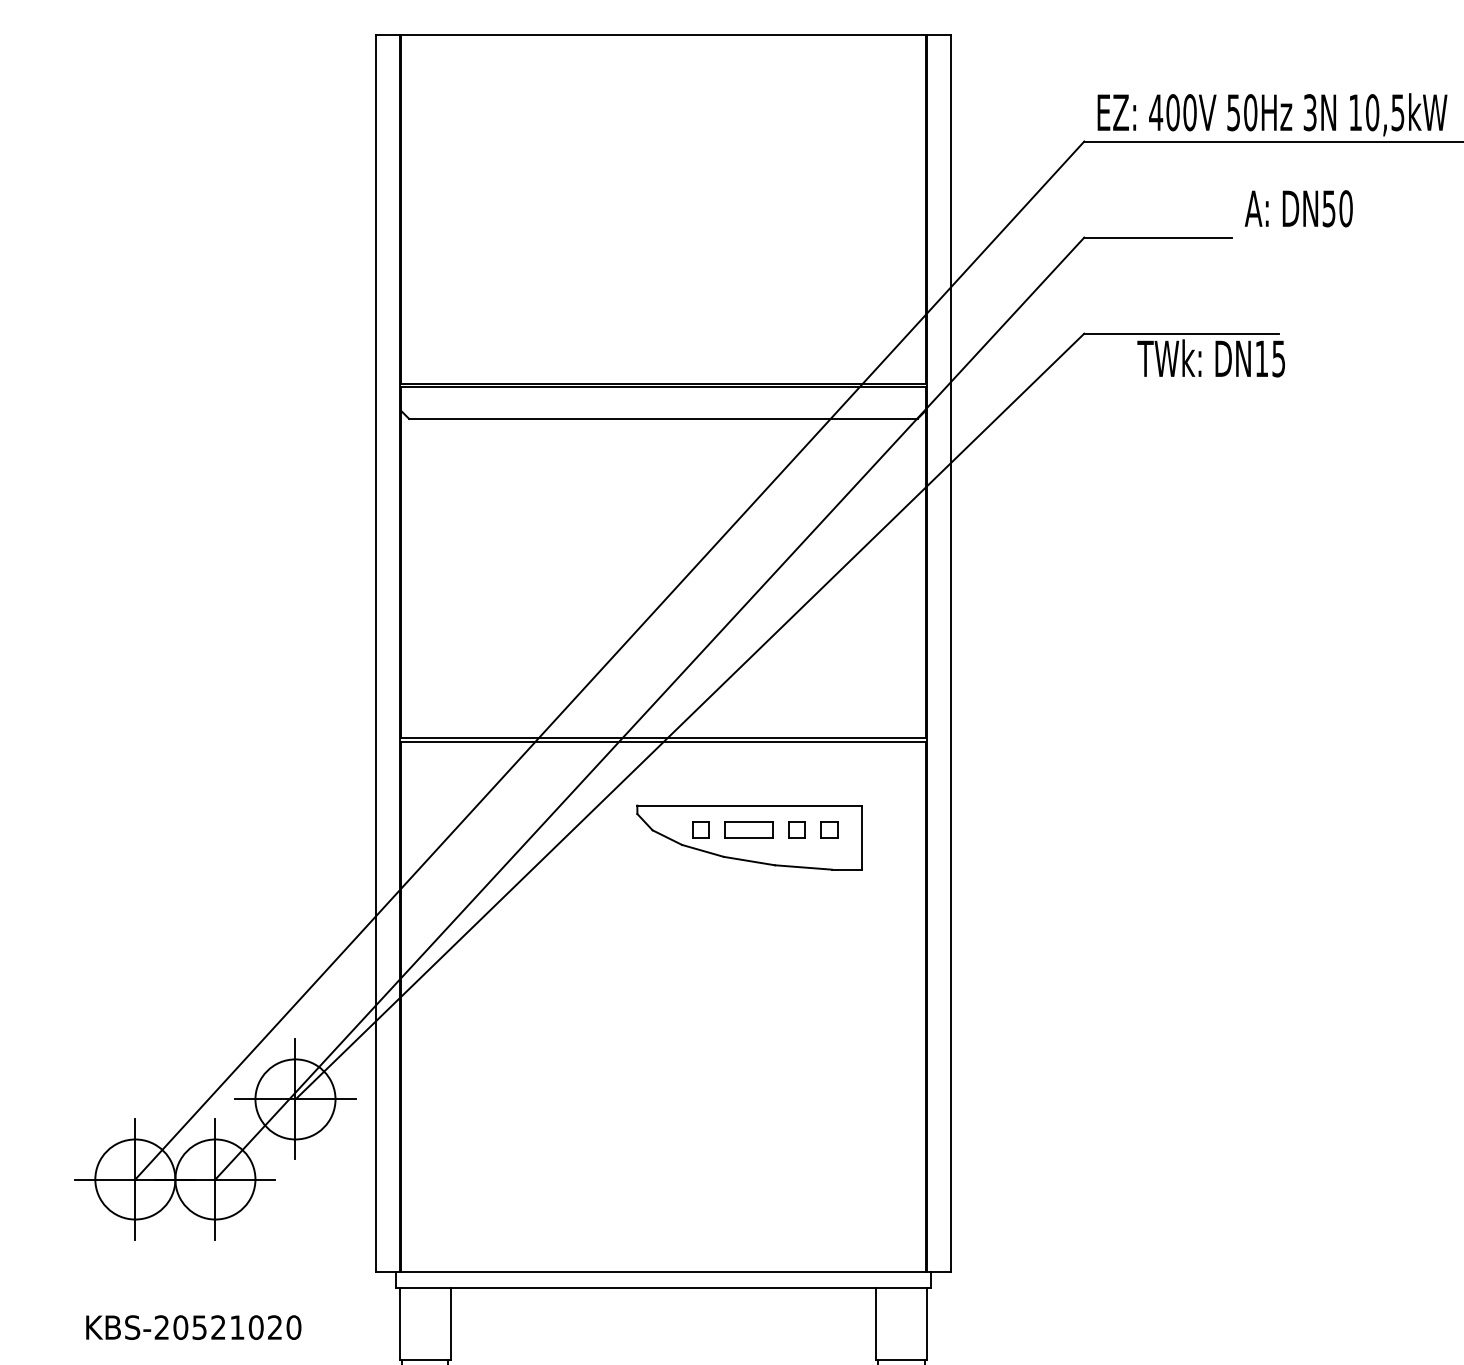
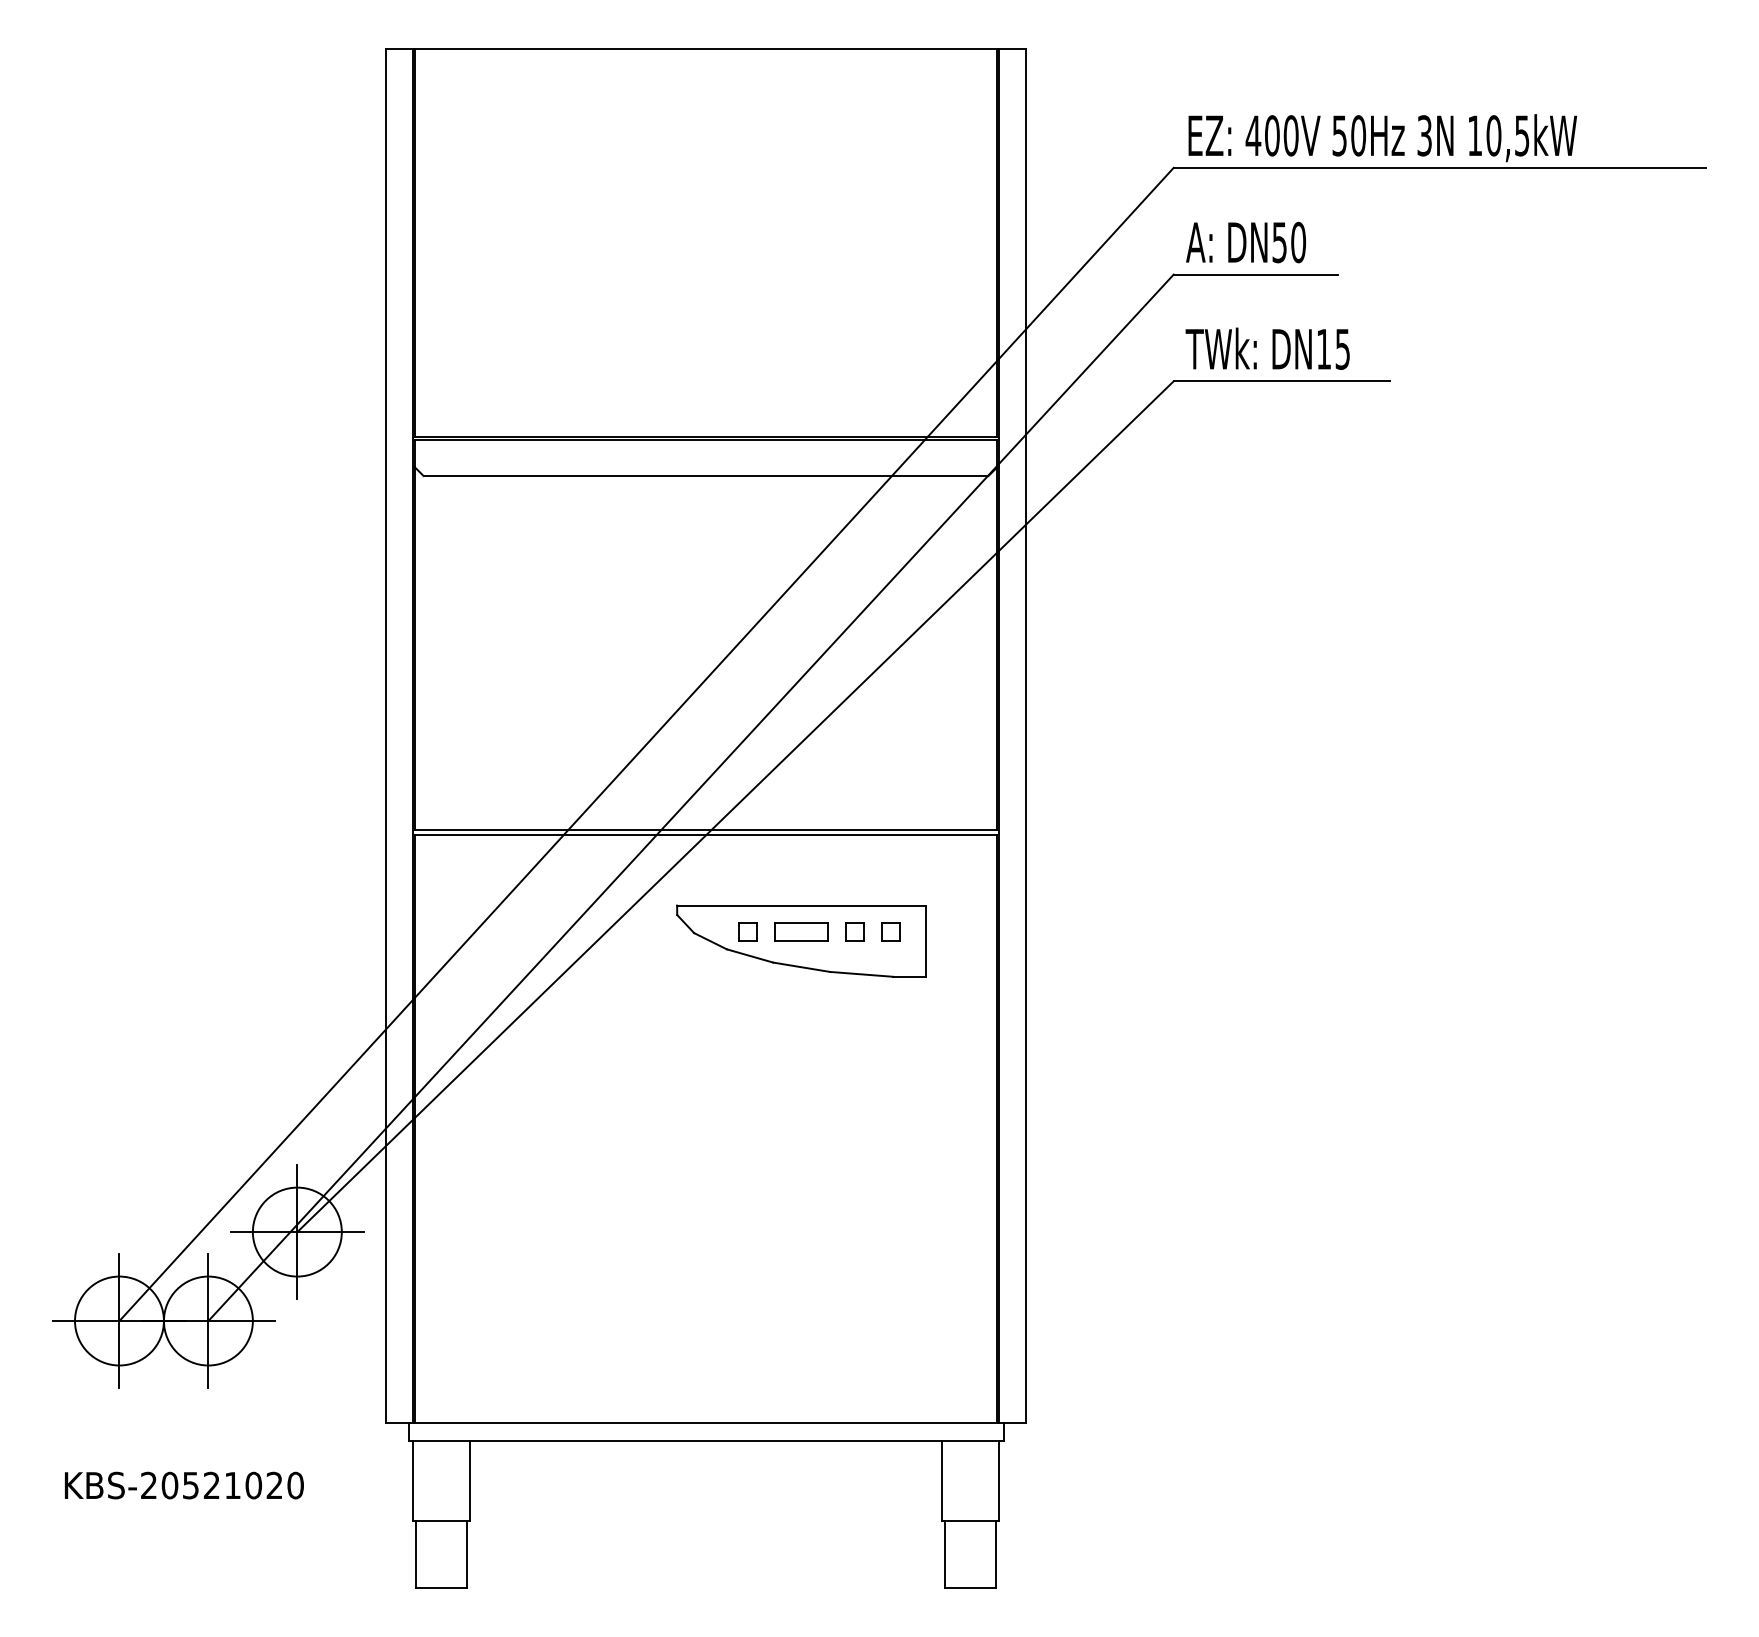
text: (1298, 208) -> (1245, 242), moved
text: (1211, 358) -> (1267, 348), moved

